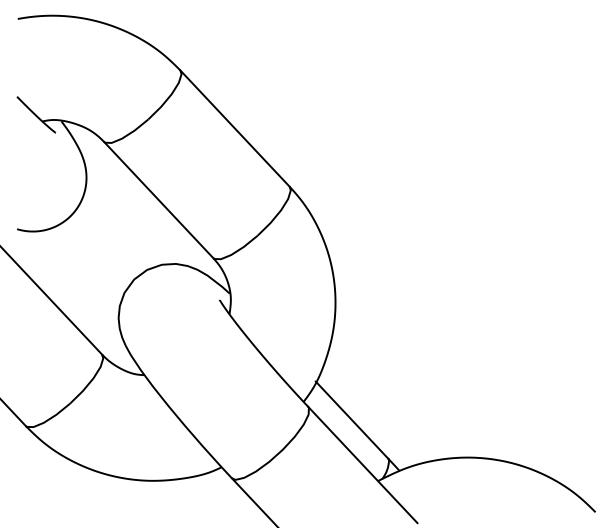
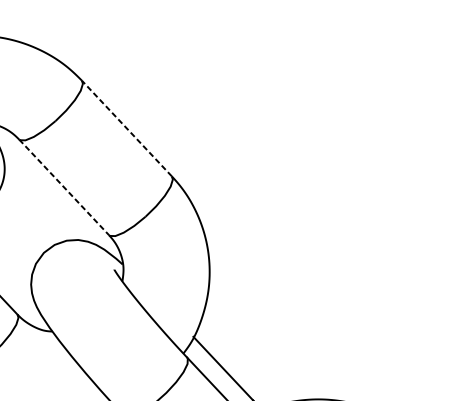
line: (234, 128) -> (126, 128), solid -> dashed
line: (158, 200) -> (63, 187), solid -> dashed

